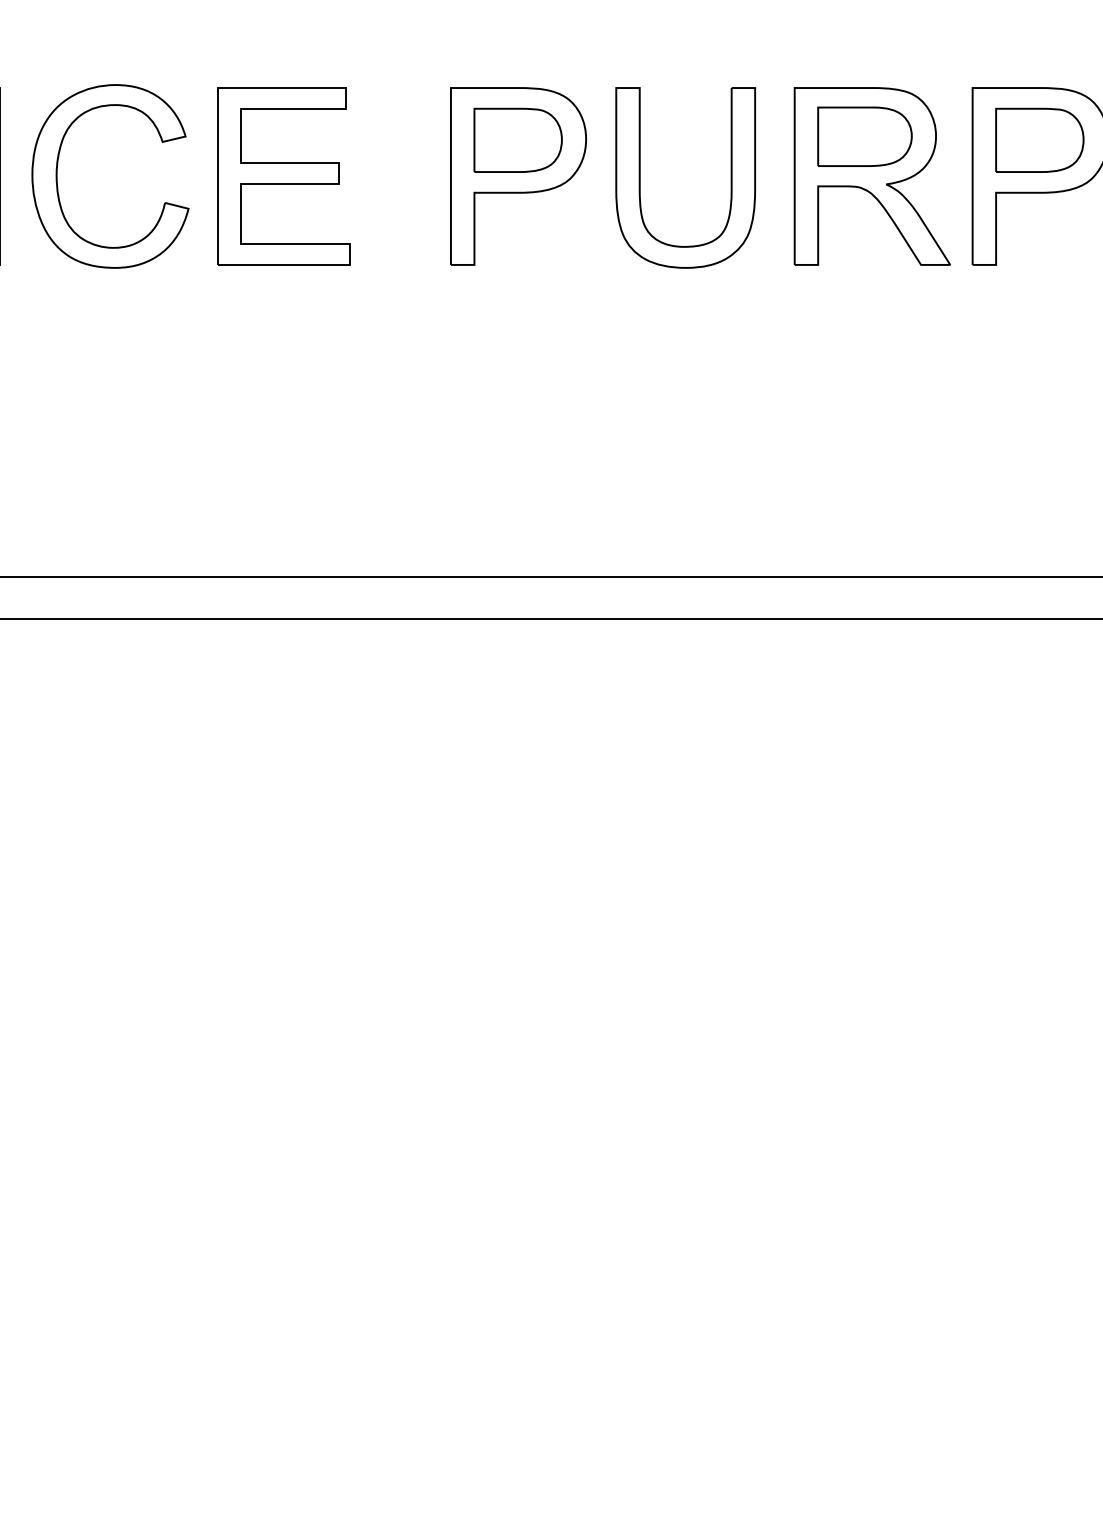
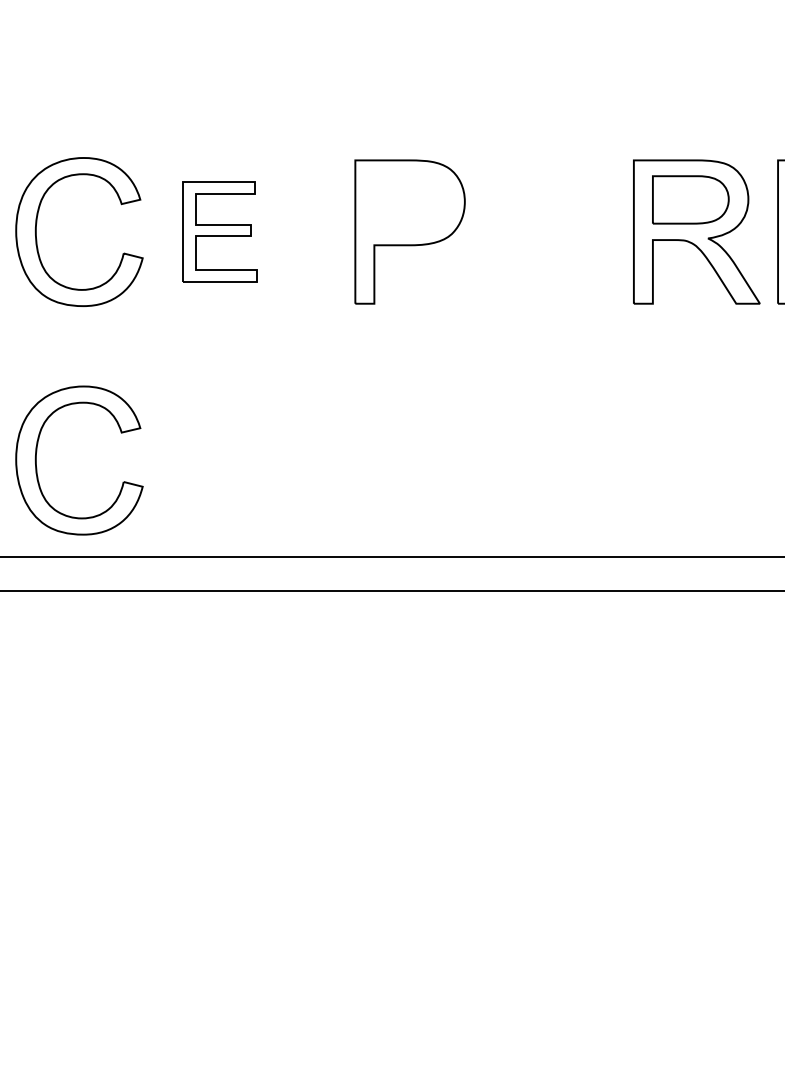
part: (517, 139) -> (409, 202), removed
part: (283, 176) -> (219, 232), size x0.7
part: (640, 177) -> (508, 232), removed
part: (58, 468) -> (37, 468), added

